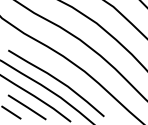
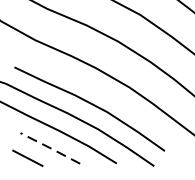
line: (27, 107) -> (50, 148), solid -> dashed

